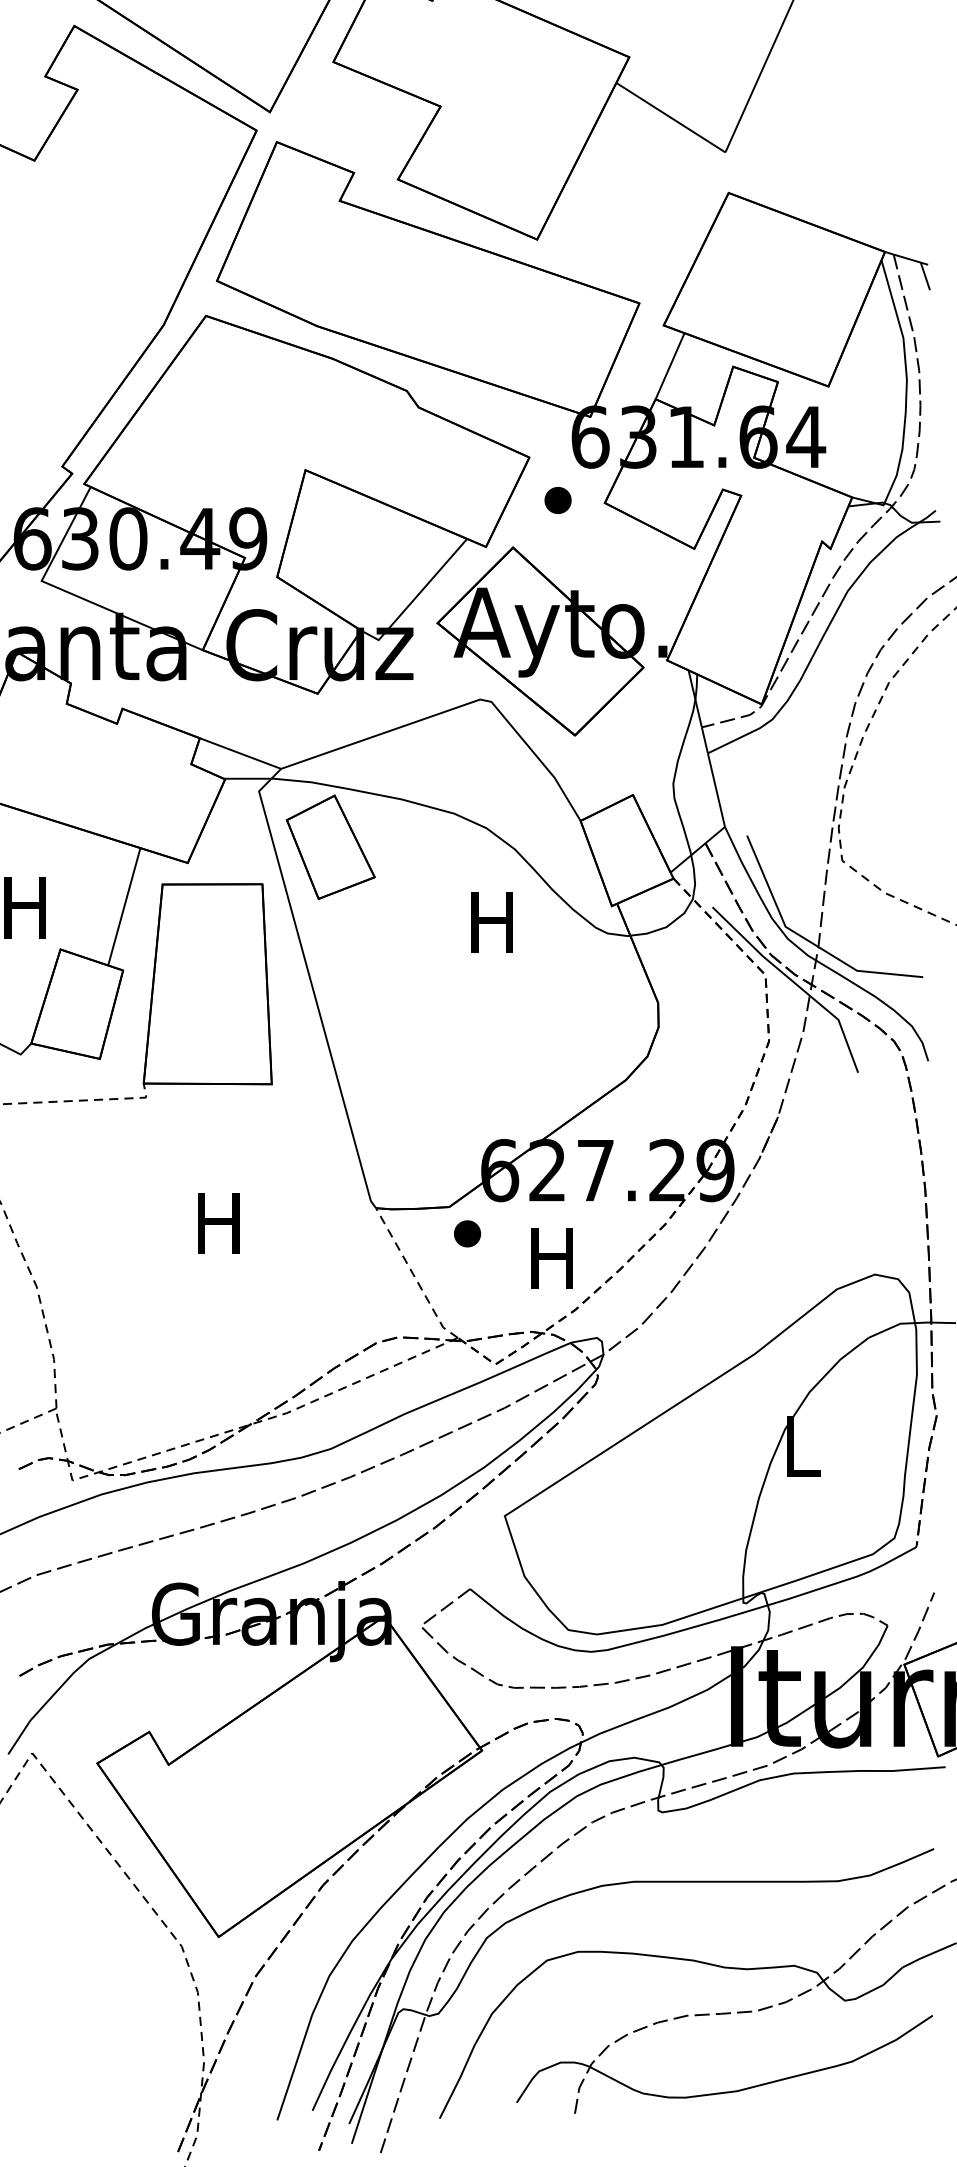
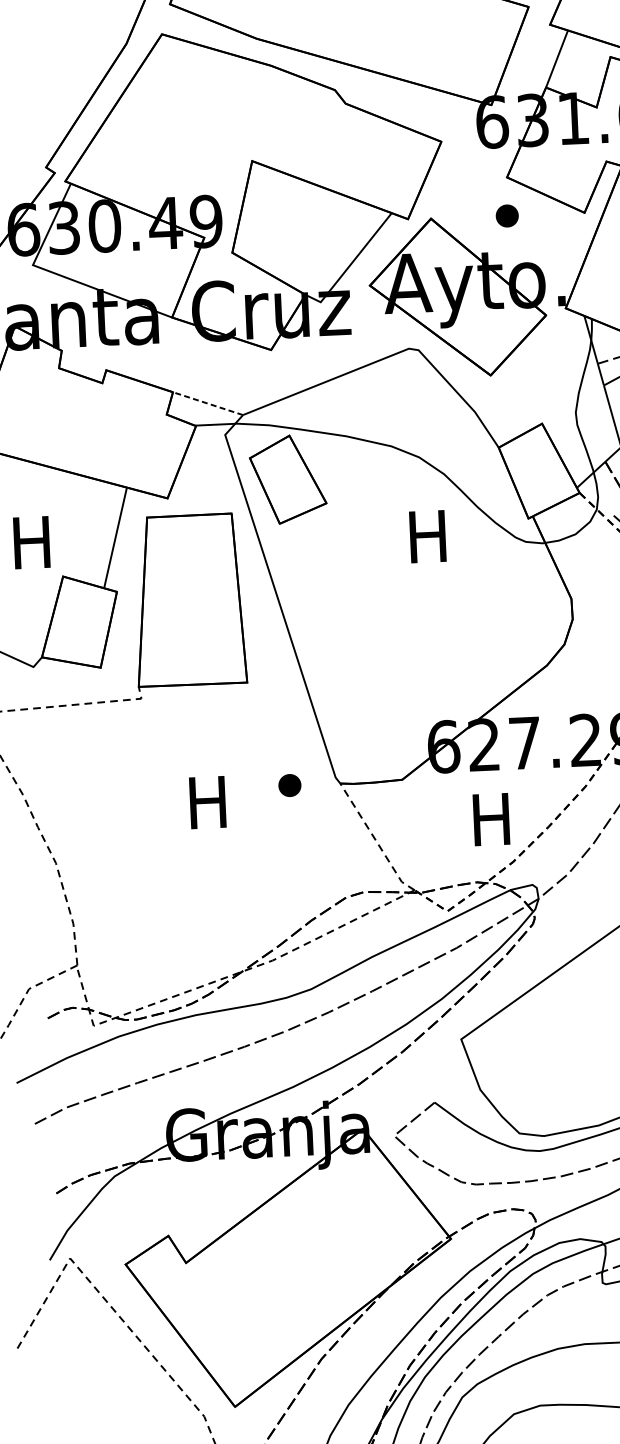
part: (557, 500) -> (506, 216), moved
line: (240, 753) -> (208, 403), solid -> dashed
part: (467, 1233) -> (289, 785), moved

